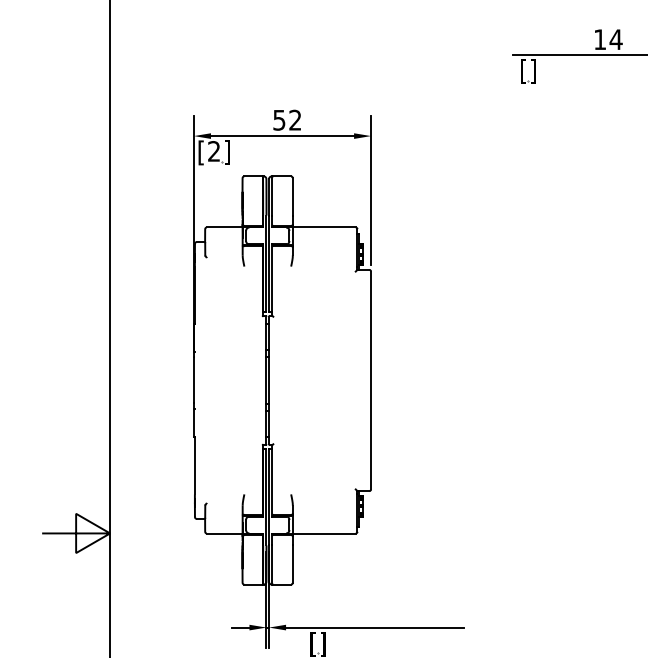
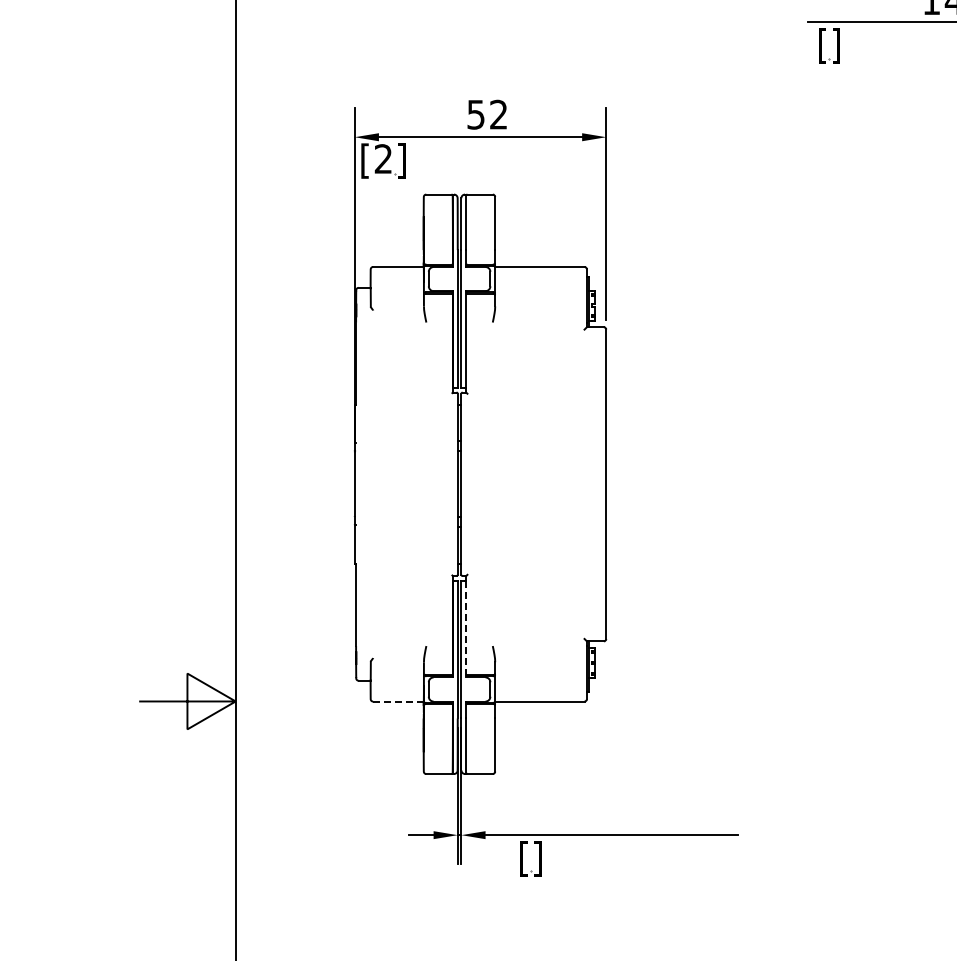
line: (272, 482) -> (466, 629), solid -> dashed
line: (224, 533) -> (397, 701), solid -> dashed

